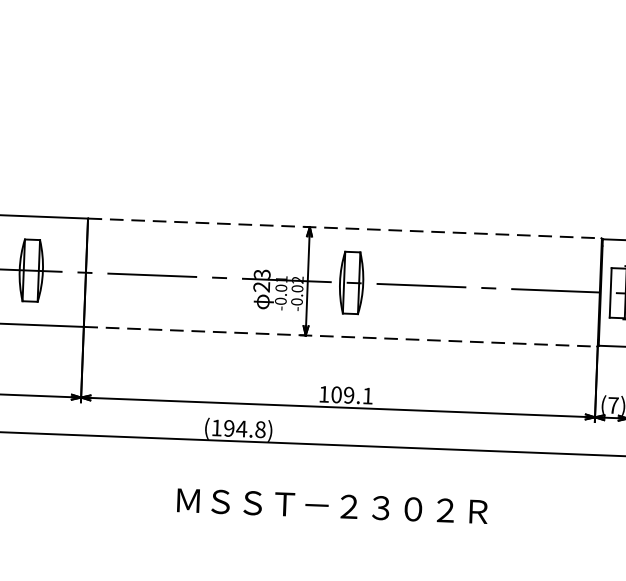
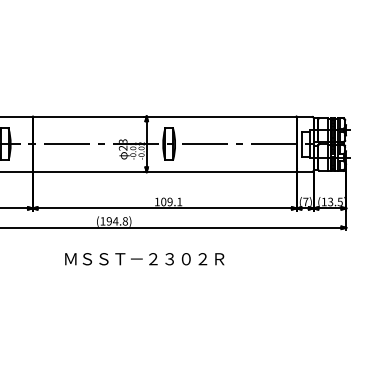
line: (344, 228) -> (164, 116), dashed -> solid
line: (340, 337) -> (164, 172), dashed -> solid
text: (331, 506) -> (144, 259), moved

